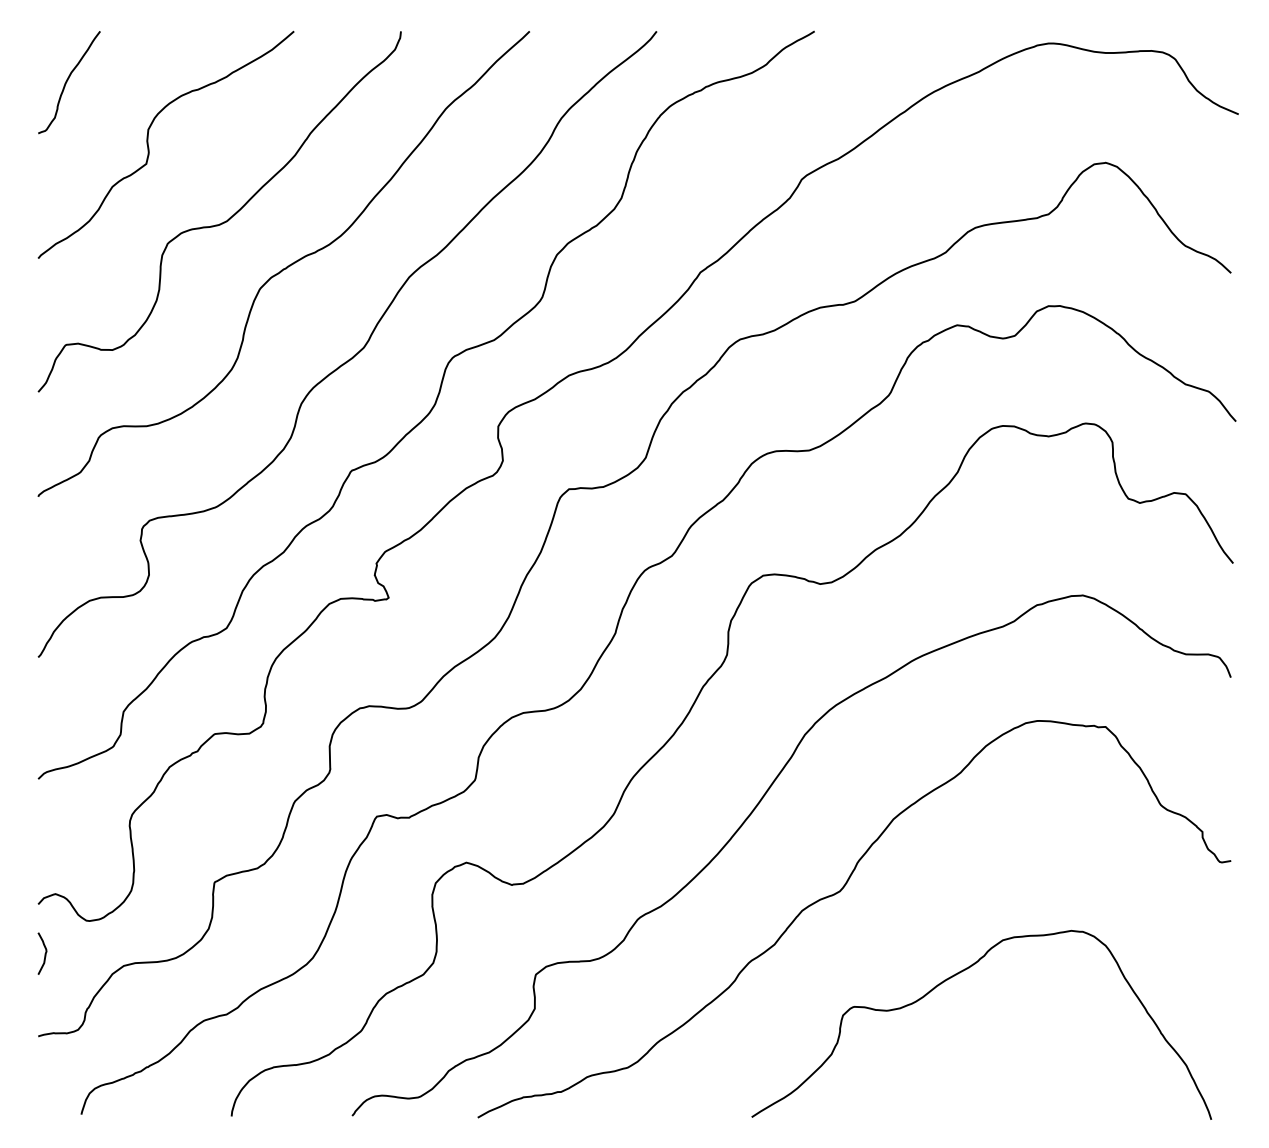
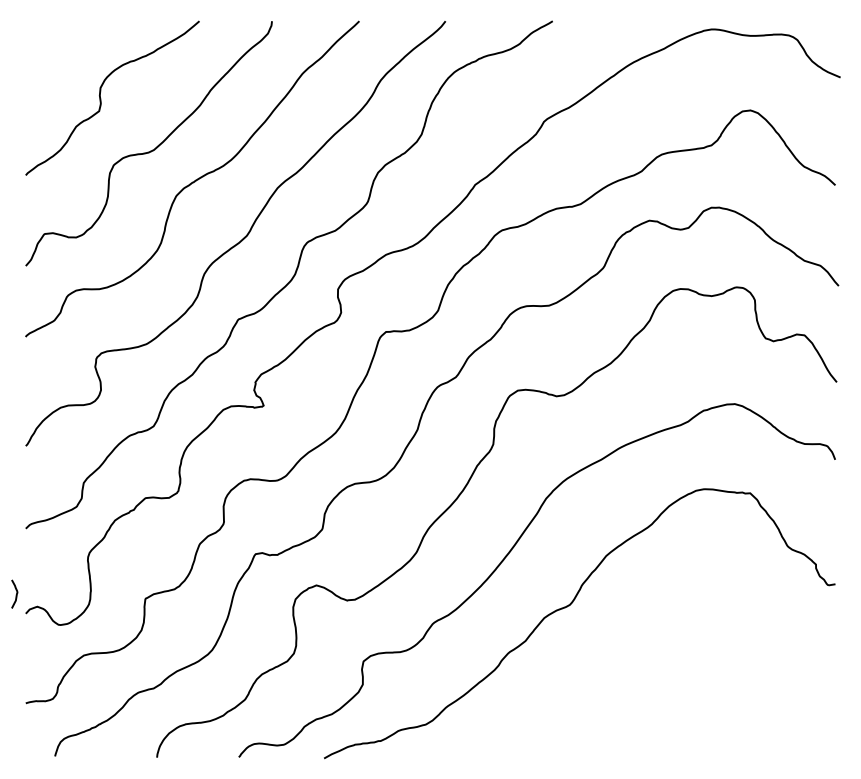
curve: (68, 80) -> (46, 54), removed
curve: (45, 952) -> (16, 593), moved
curve: (954, 977) -> (647, 663), removed

